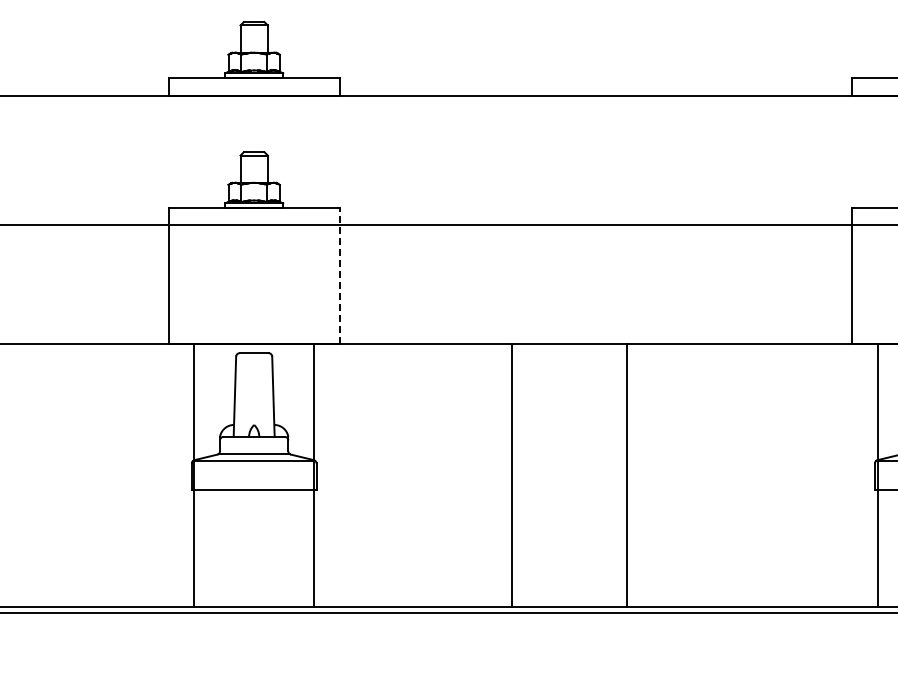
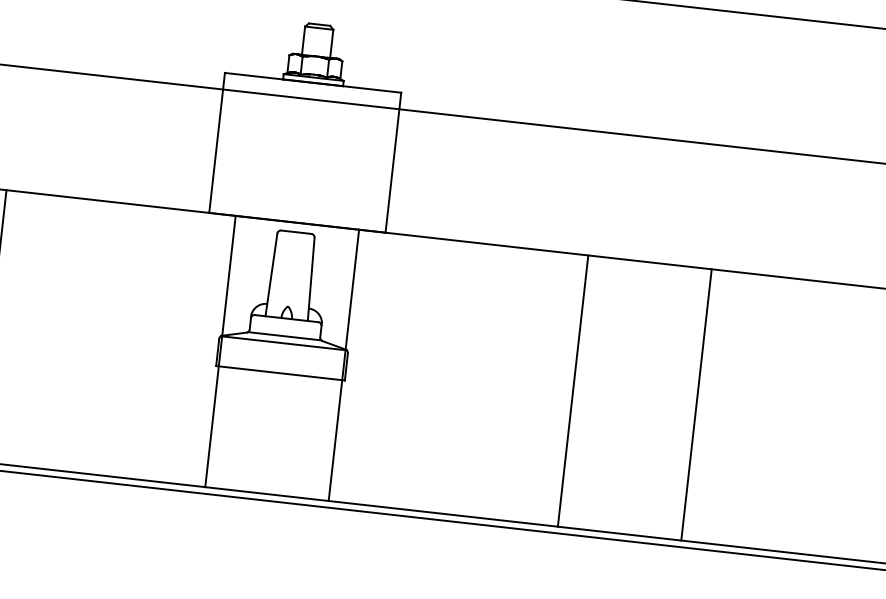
line: (339, 276) -> (393, 162), dashed -> solid
line: (511, 475) -> (572, 391), moved
line: (626, 475) -> (696, 404), moved

